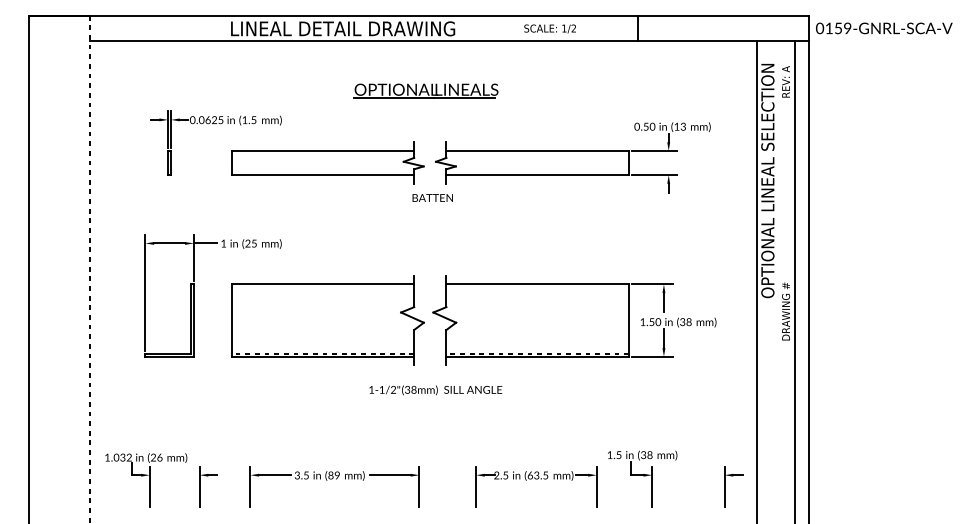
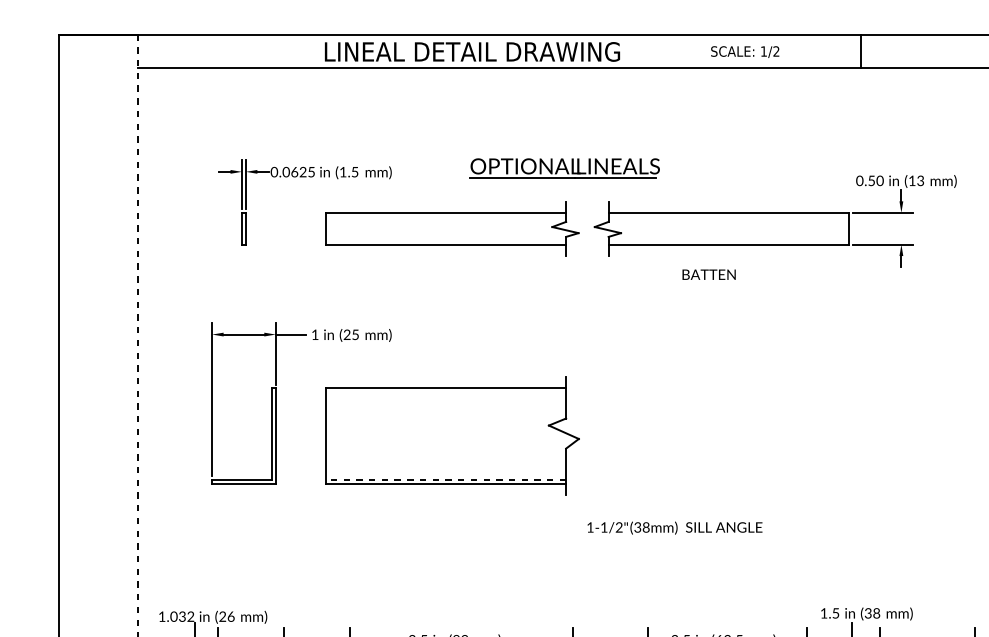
part: (425, 90) -> (563, 167), moved
text: (432, 197) -> (708, 274), moved
part: (574, 320) -> (777, 436), removed
text: (435, 390) -> (674, 528), moved

